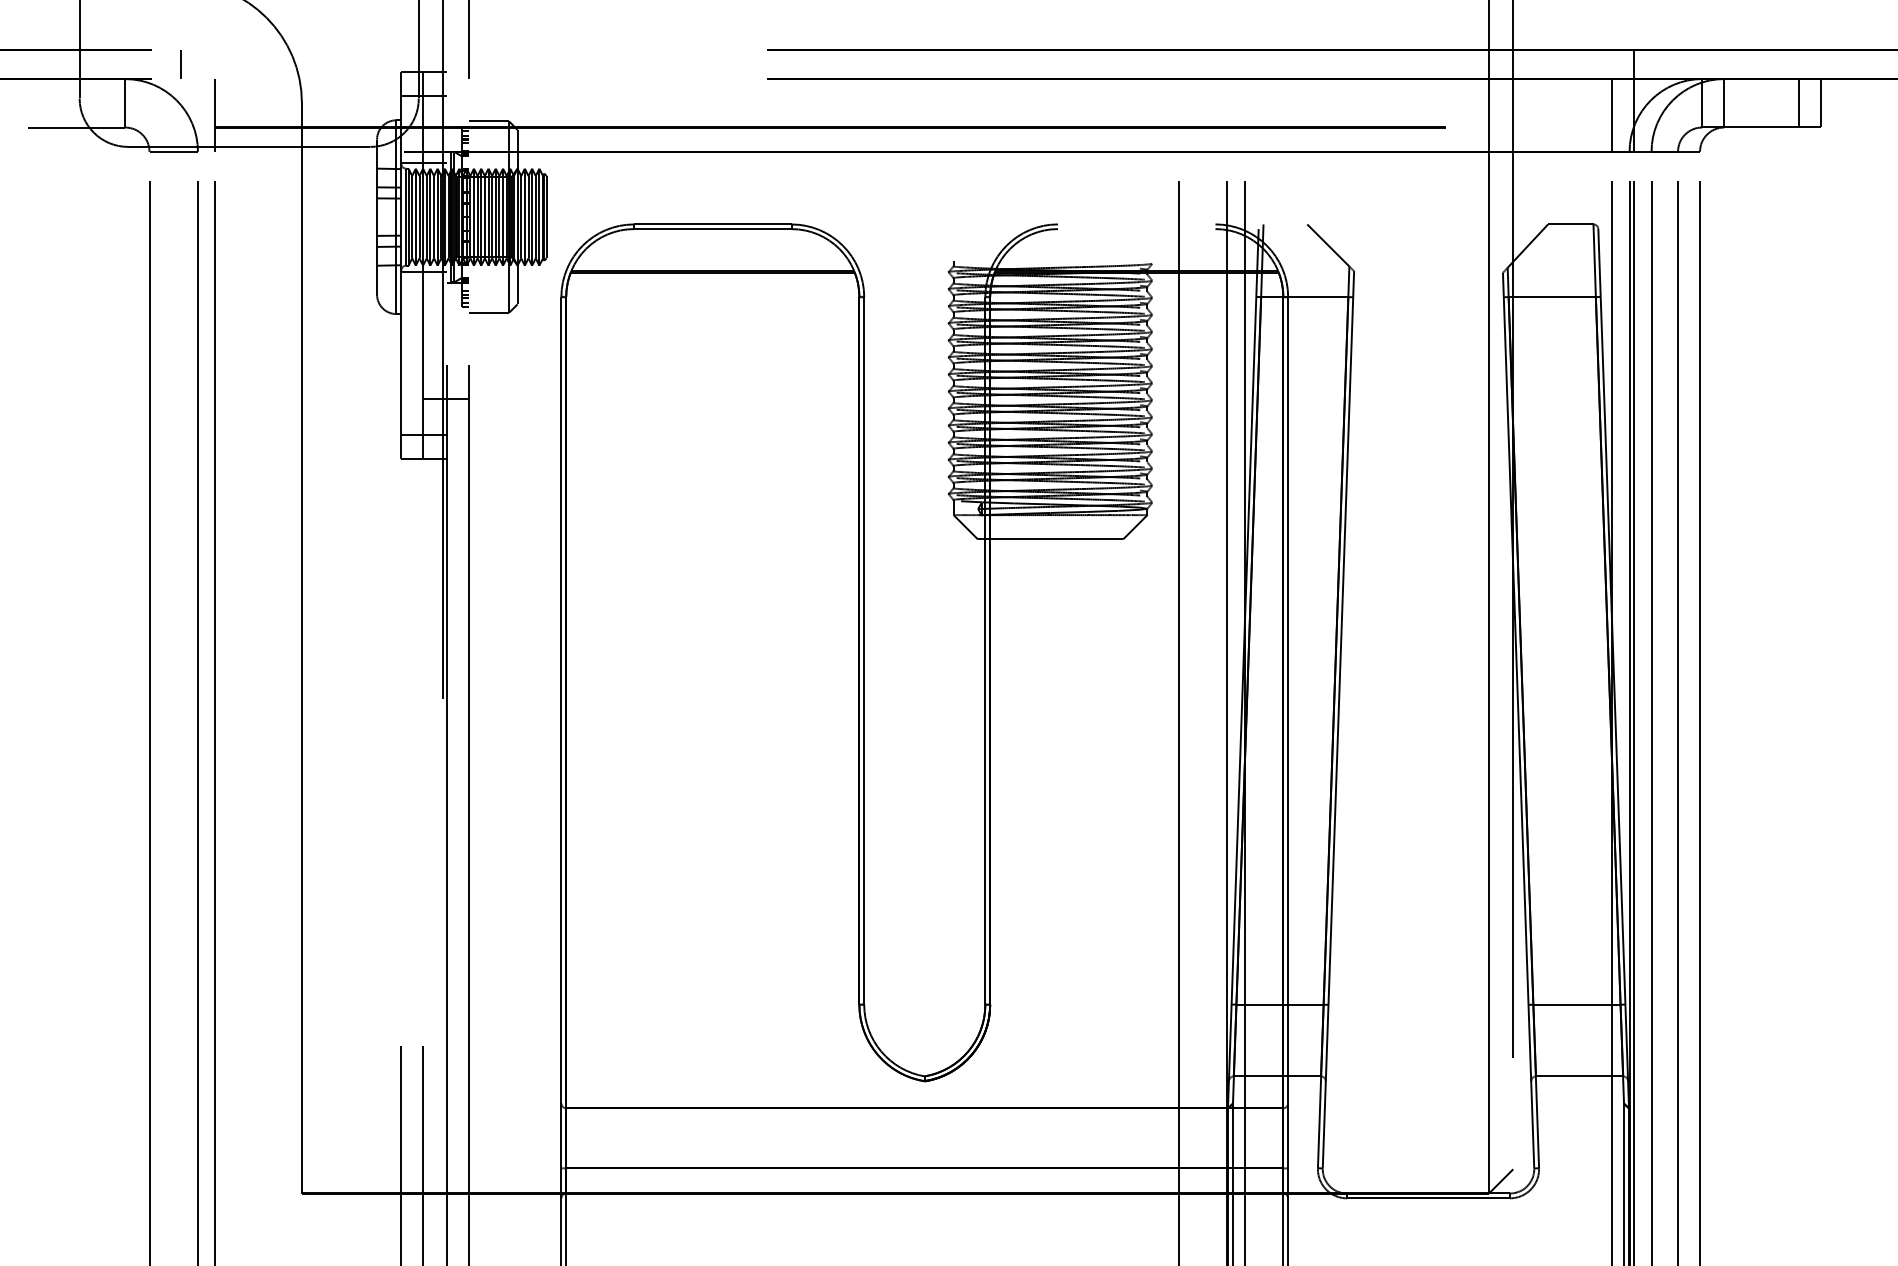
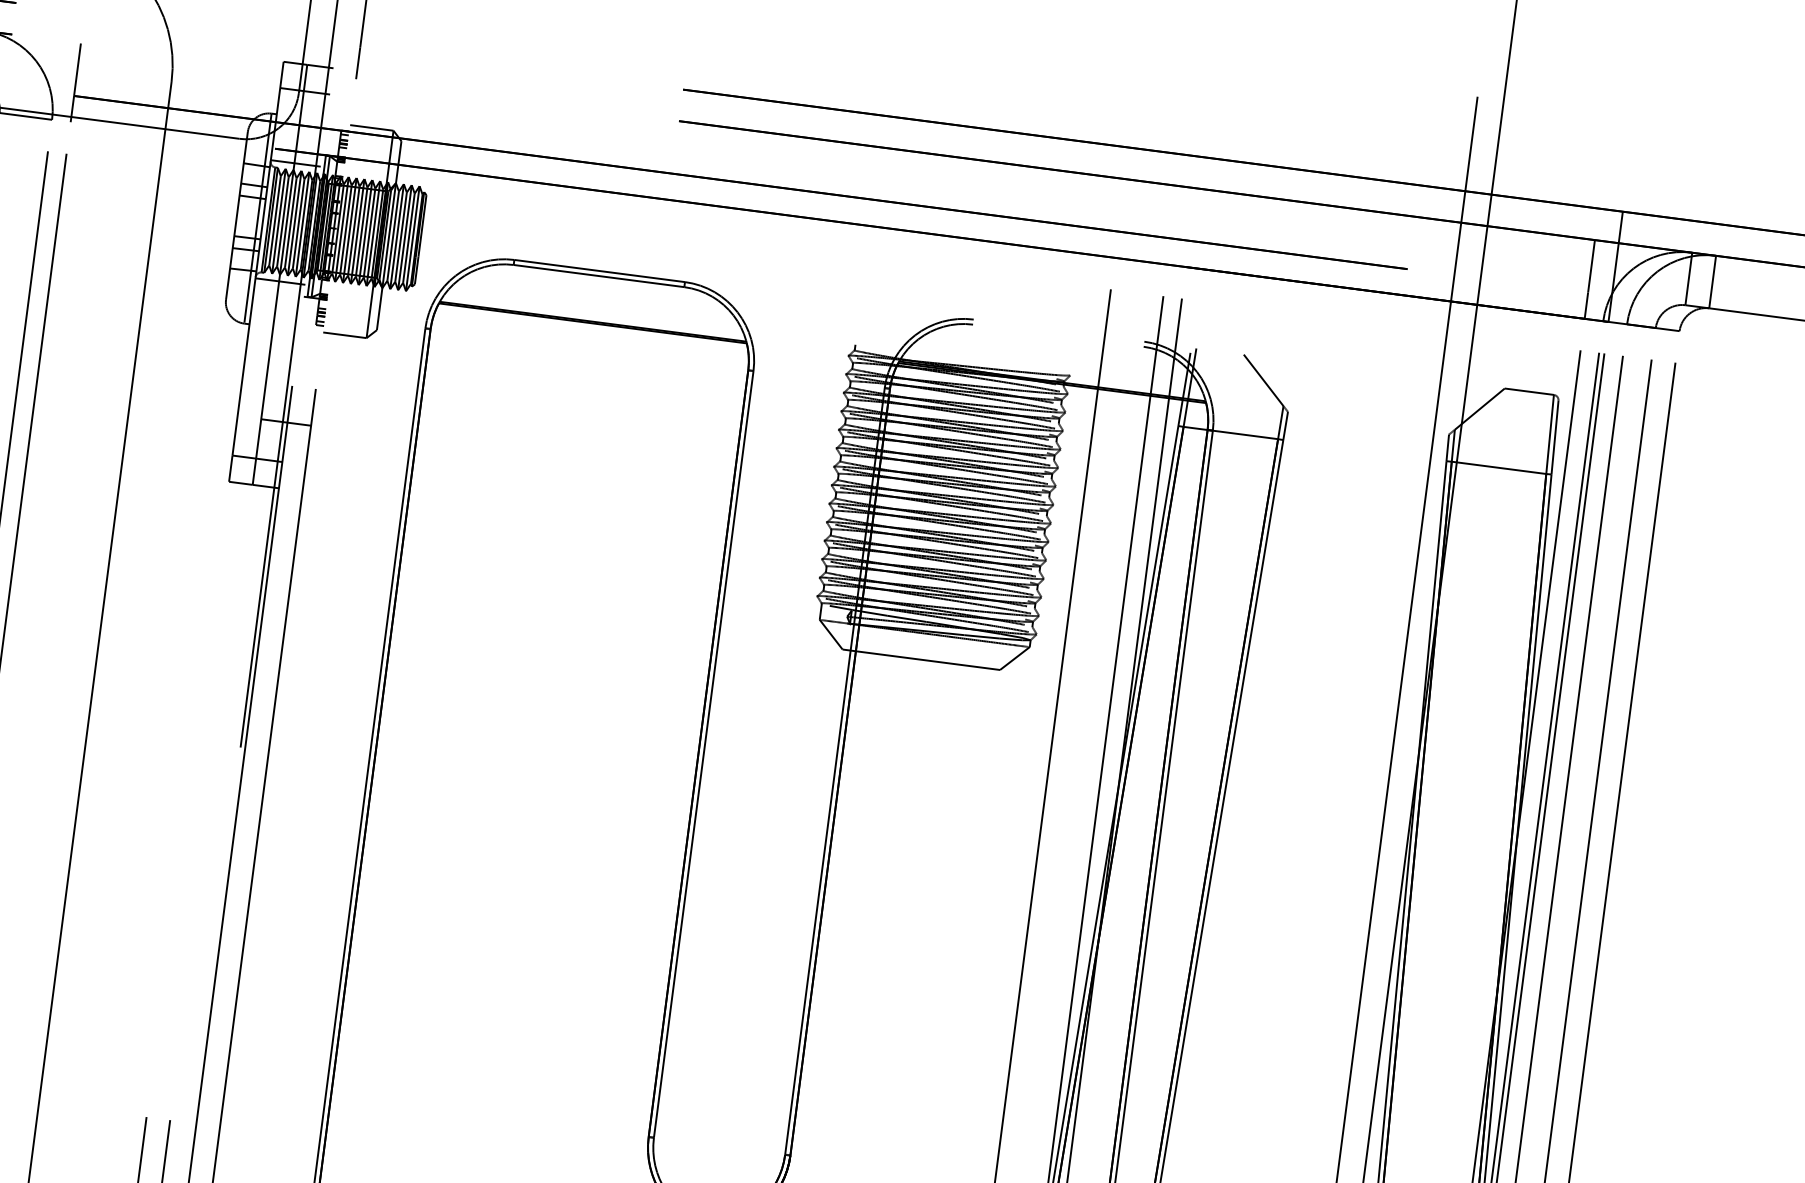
line: (180, 64) -> (45, 22), removed
line: (1799, 103) -> (1794, 292), removed

